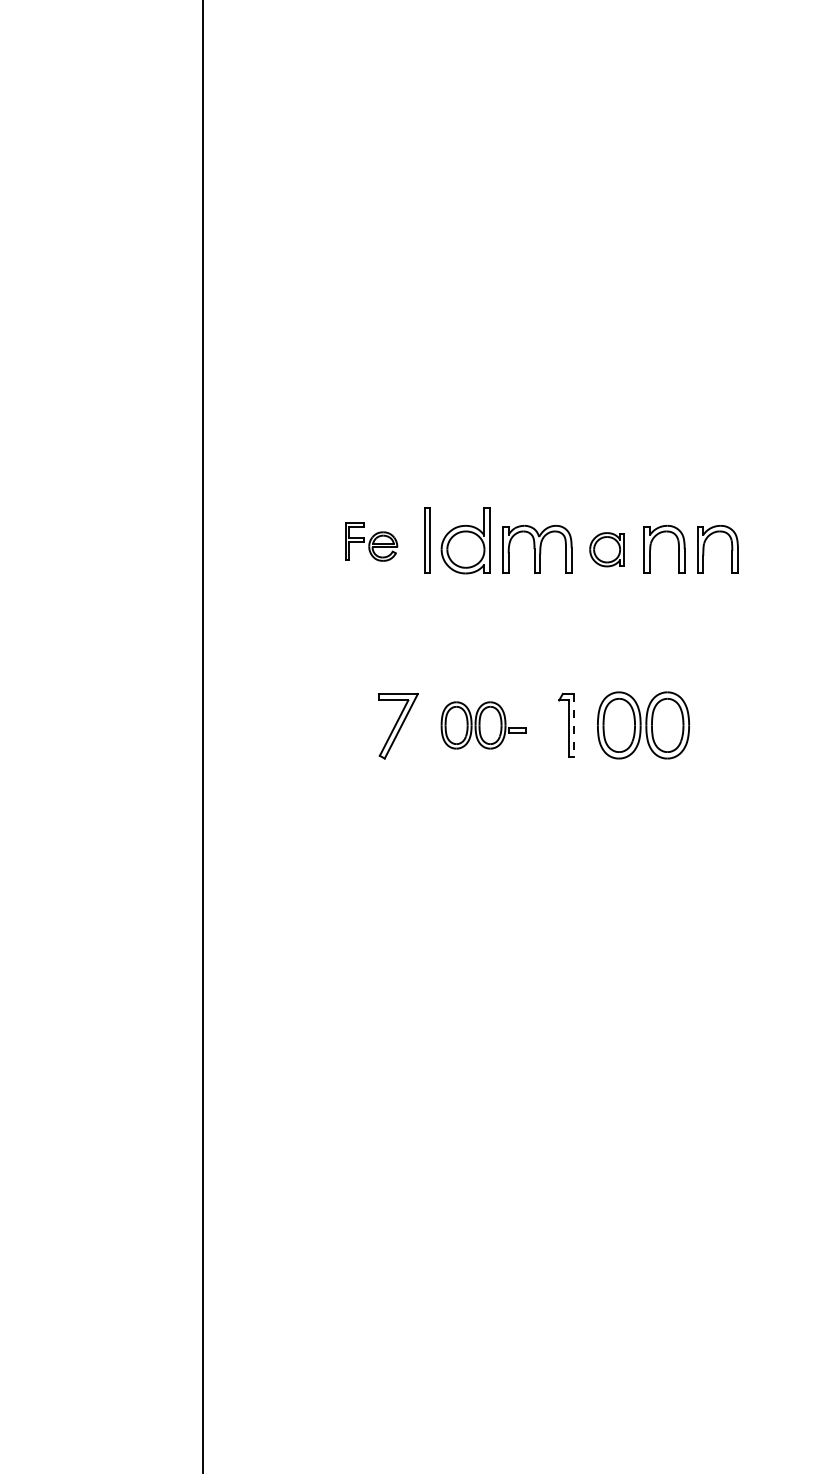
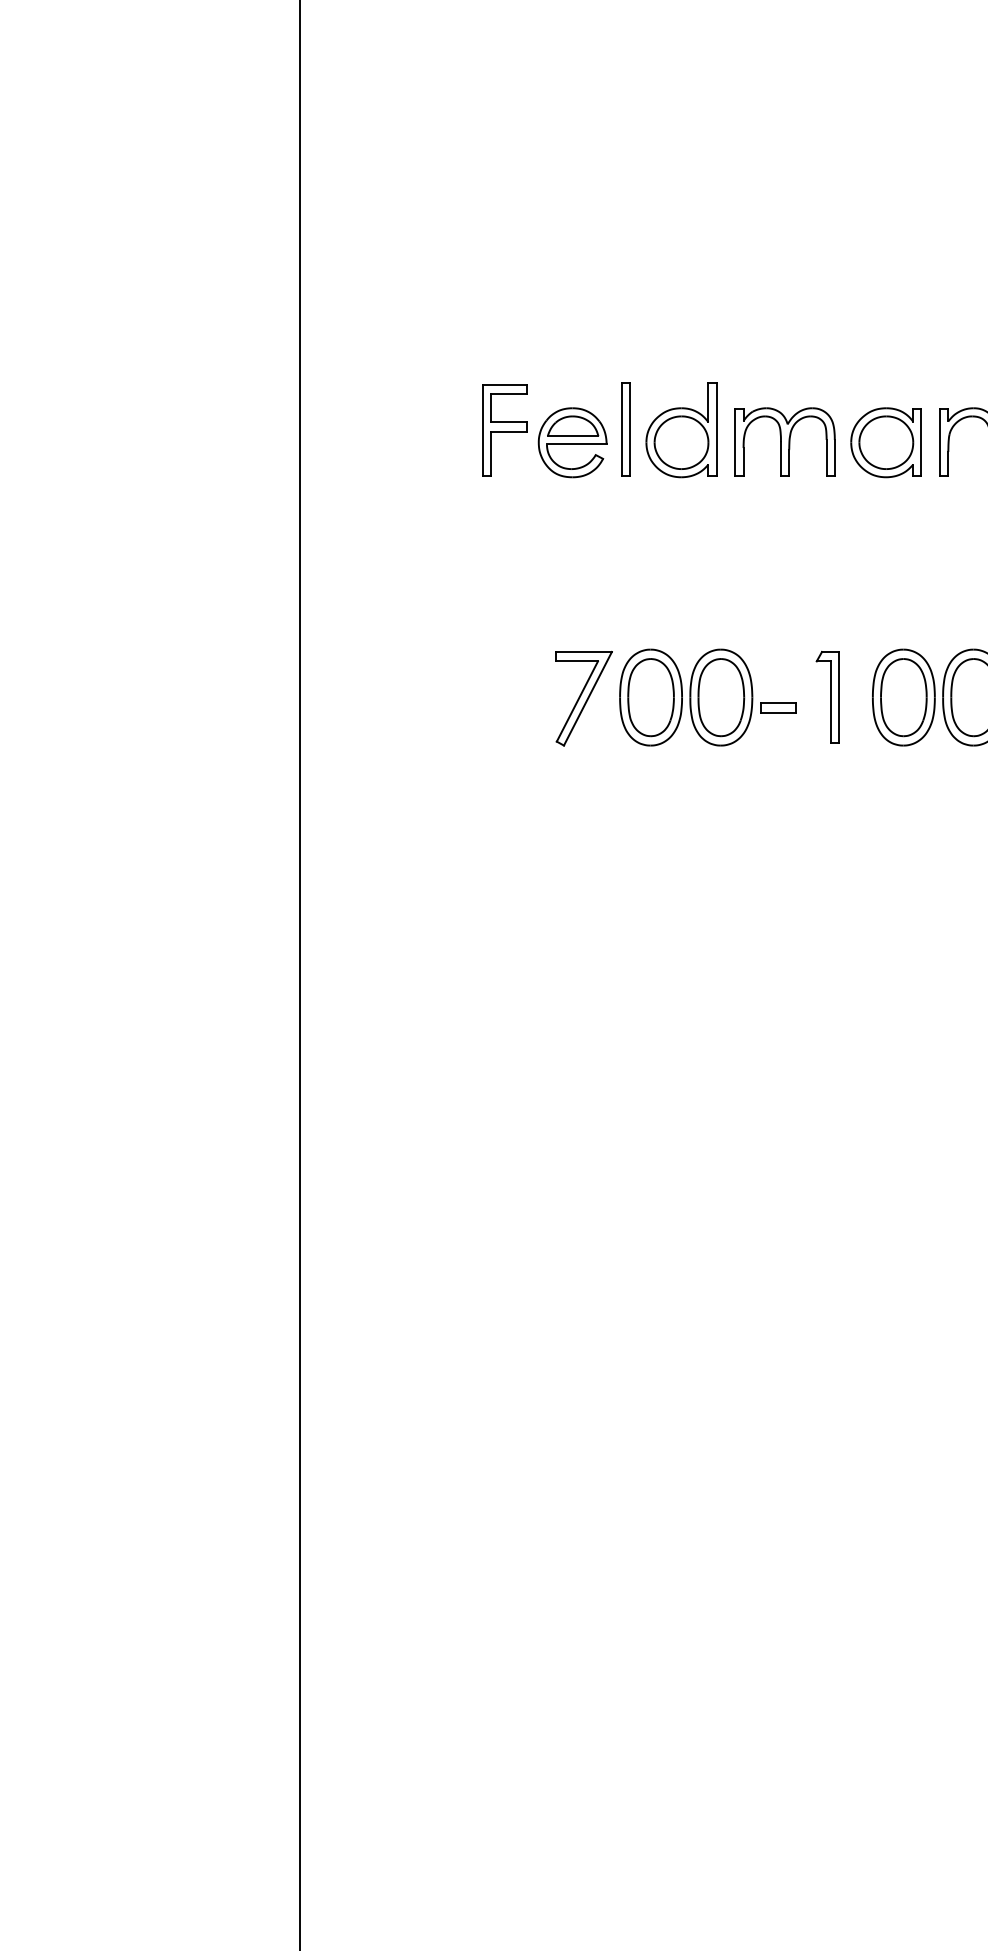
part: (371, 541) -> (544, 430), size x1.67
part: (606, 549) -> (885, 442), size x1.43
part: (483, 725) -> (707, 697), size x1.43
line: (574, 725) -> (838, 697), dashed -> solid

